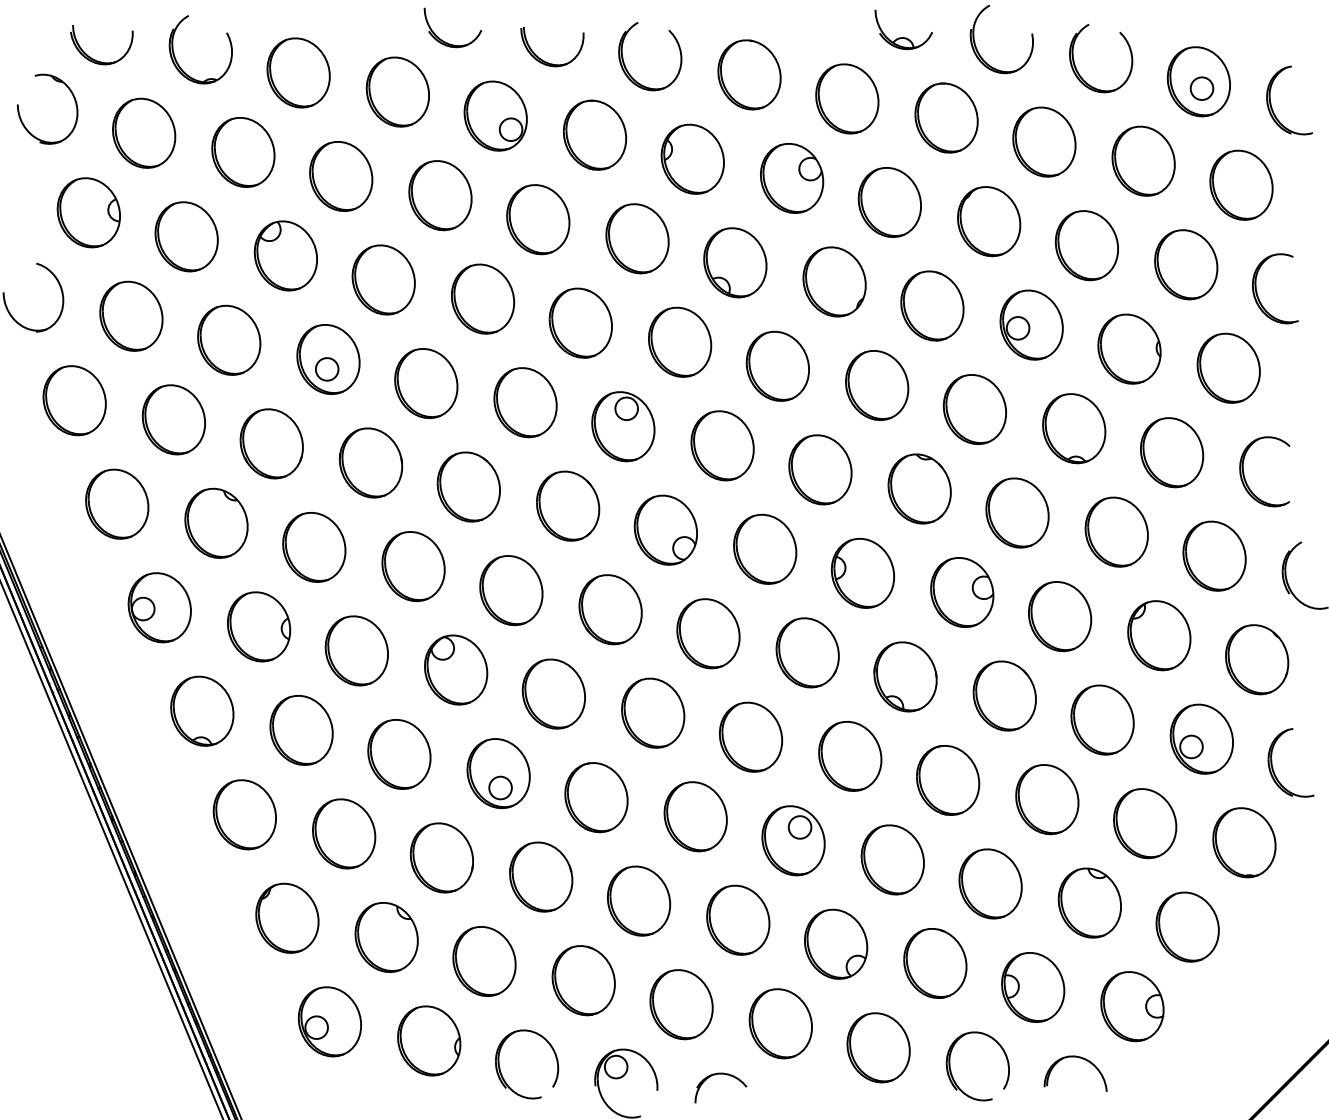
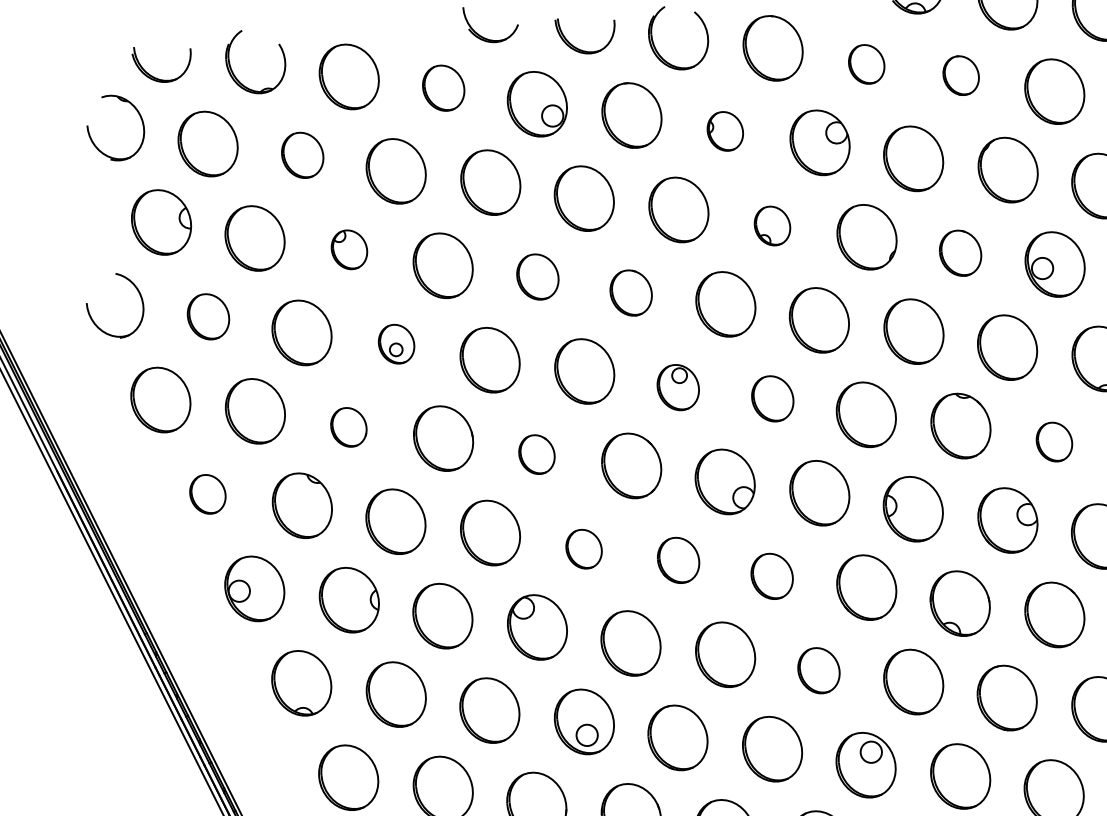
part: (397, 91) -> (443, 87), size x0.7
part: (847, 98) -> (866, 63), size x0.6
part: (946, 117) -> (961, 75), size x0.6
part: (243, 152) -> (302, 155), size x0.7
part: (692, 158) -> (725, 130), size x0.6
part: (285, 255) -> (349, 249), size x0.6
part: (735, 262) -> (772, 225), size x0.6
part: (483, 298) -> (538, 276), size x0.7
part: (932, 305) -> (960, 252), size x0.7
part: (131, 315) -> (208, 316), size x0.7
part: (580, 322) -> (630, 292), size x0.7
part: (328, 359) -> (396, 344), size x0.6
part: (623, 426) -> (678, 387), size x0.7
part: (271, 443) -> (348, 427), size x0.6
part: (722, 445) -> (772, 398), size x0.7
part: (468, 486) -> (536, 454), size x0.6
part: (117, 503) -> (207, 493), size x0.6
part: (1017, 512) -> (1054, 441), size x0.6
part: (511, 590) -> (584, 549), size x0.6
part: (610, 609) -> (678, 560), size x0.7
part: (708, 633) -> (772, 576), size x0.7
part: (750, 736) -> (818, 670), size x0.7

